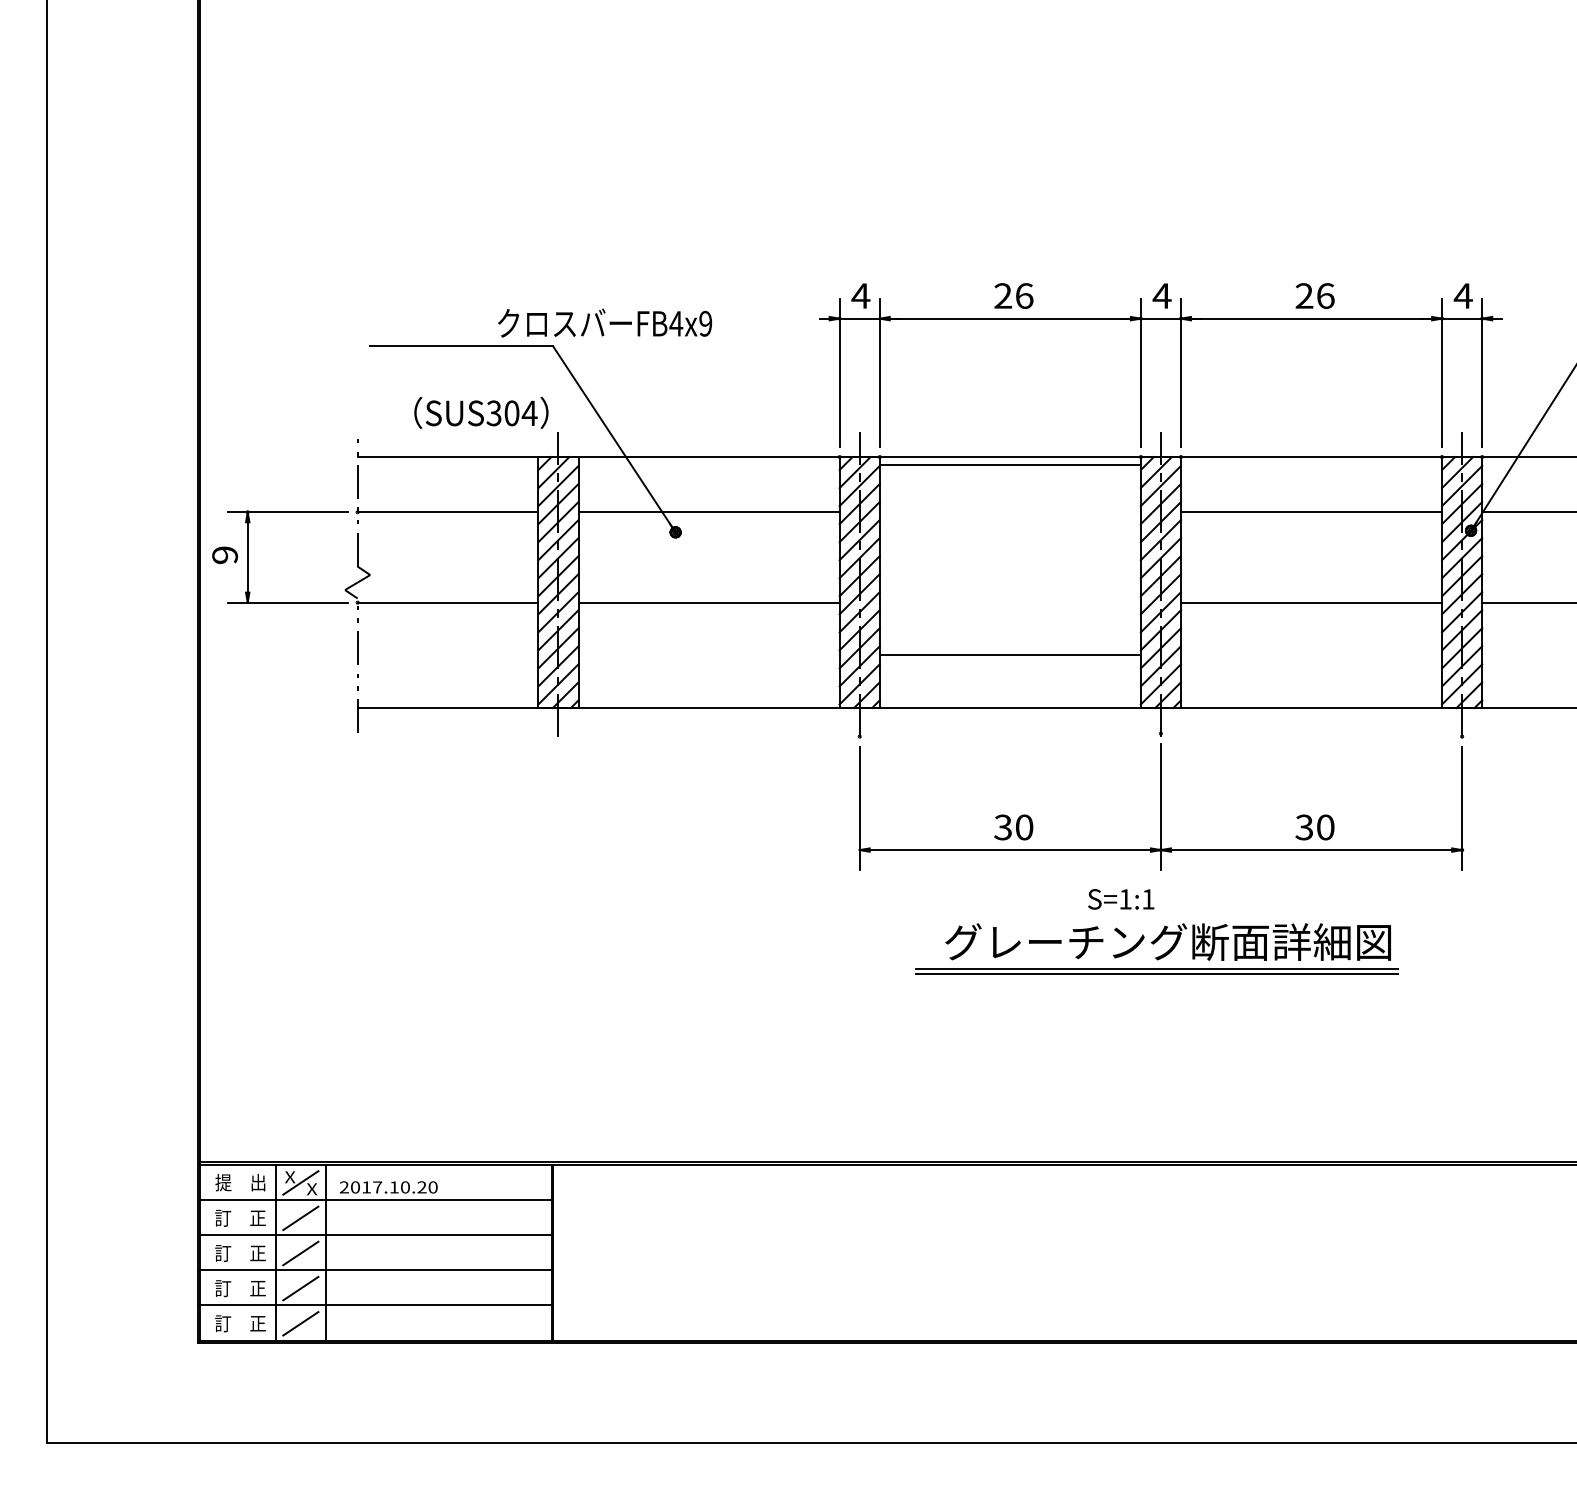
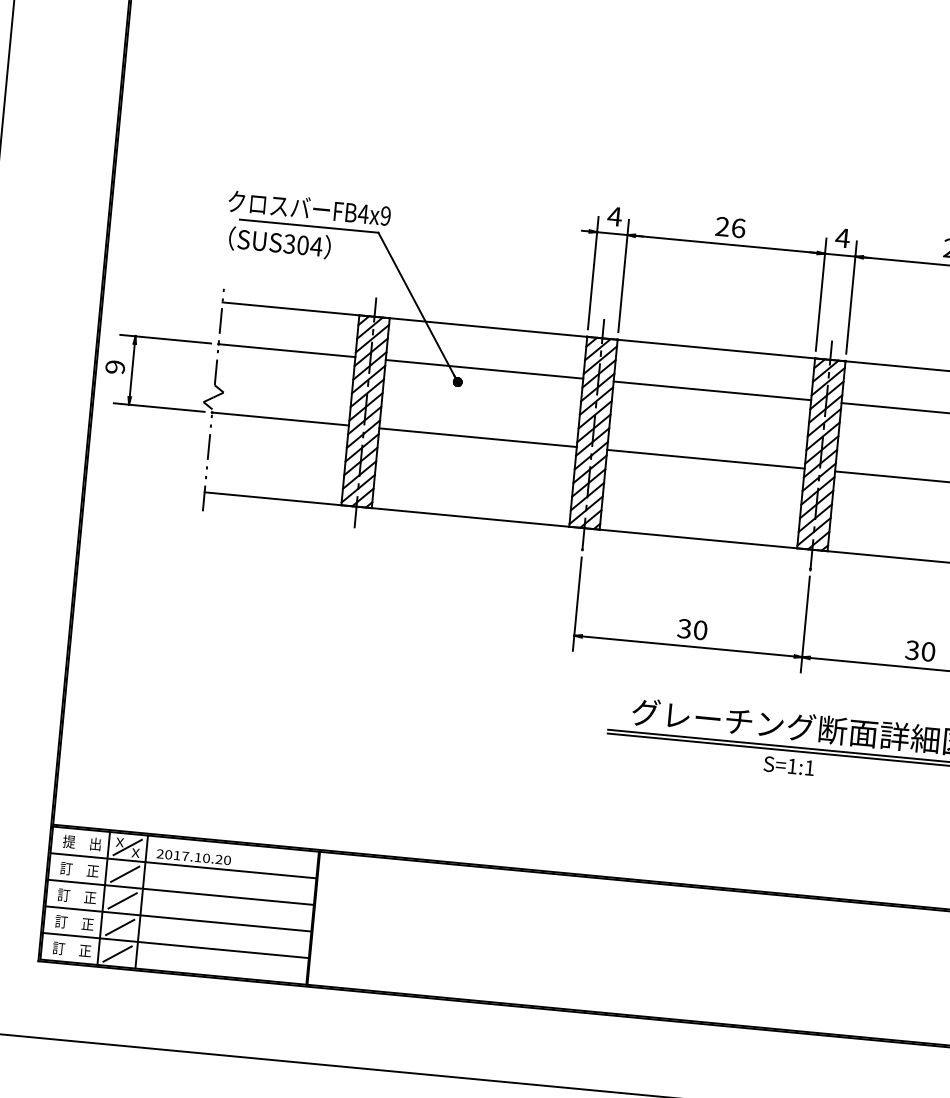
text: (605, 322) -> (310, 207), moved
text: (481, 412) -> (280, 242), moved
line: (1009, 465) -> (711, 390), moved
line: (1009, 654) -> (705, 459), moved
text: (1121, 899) -> (789, 766), moved

